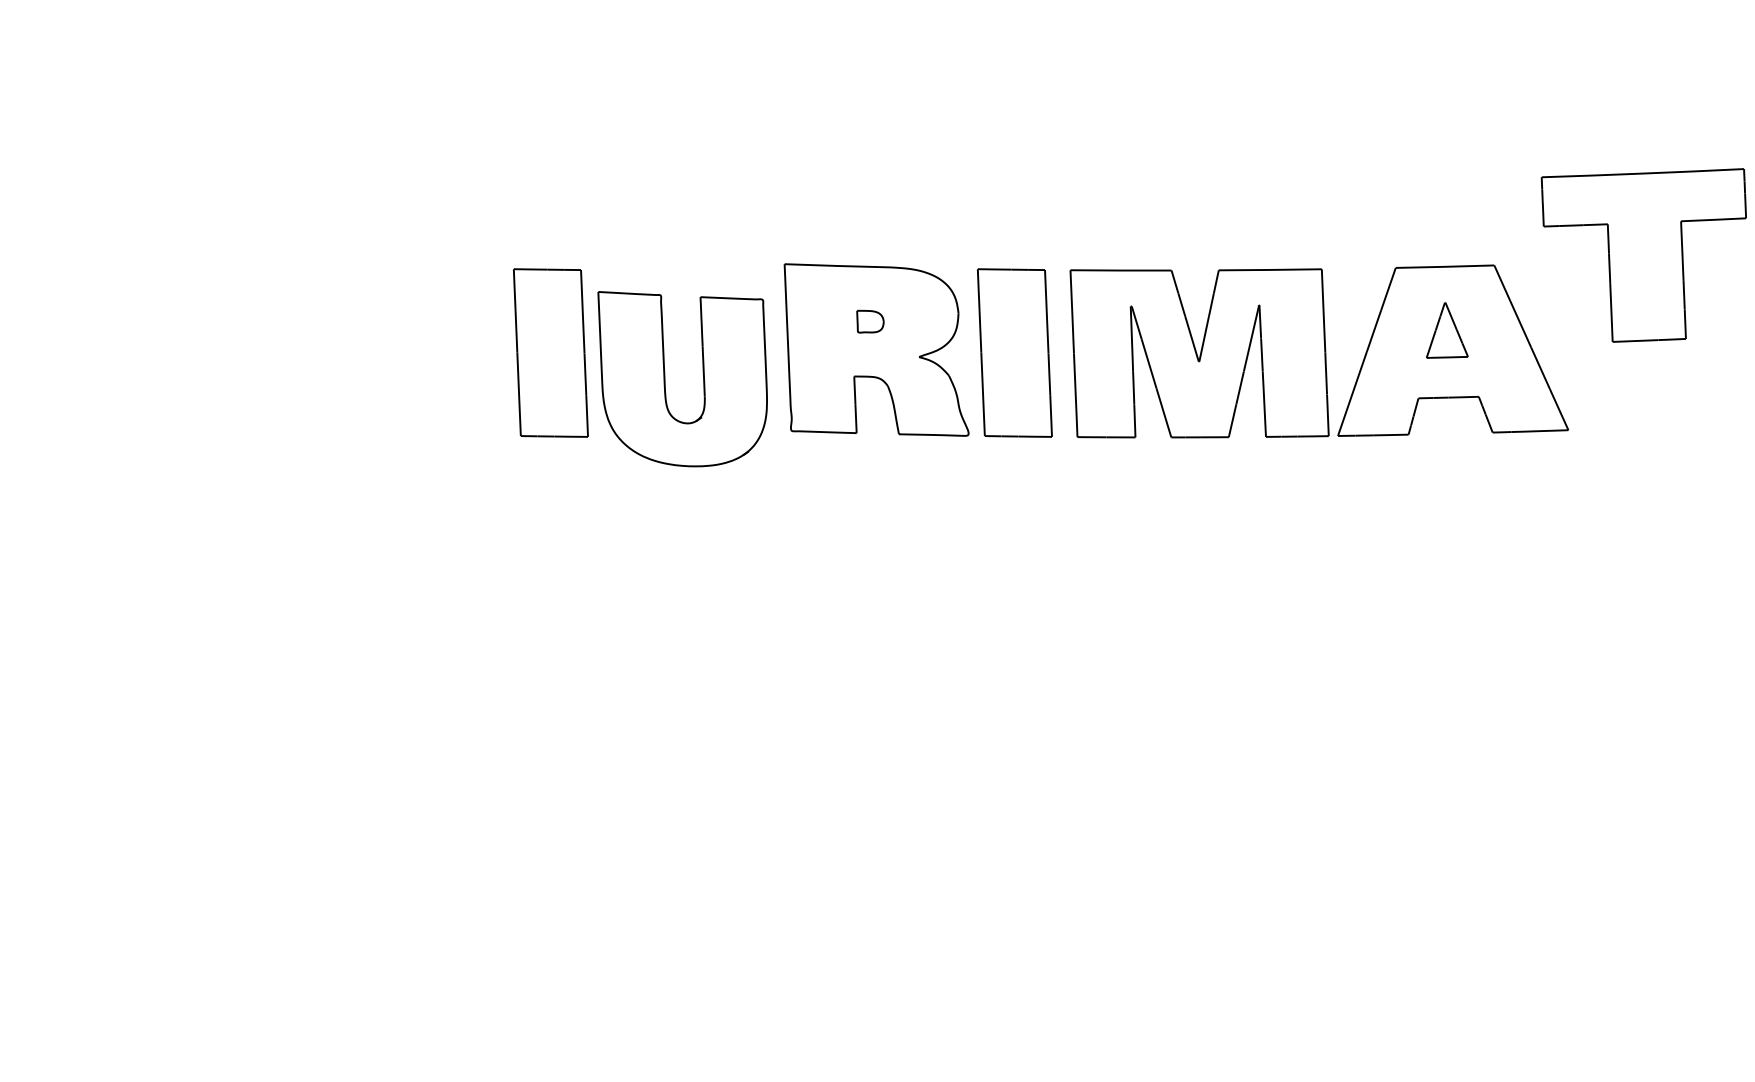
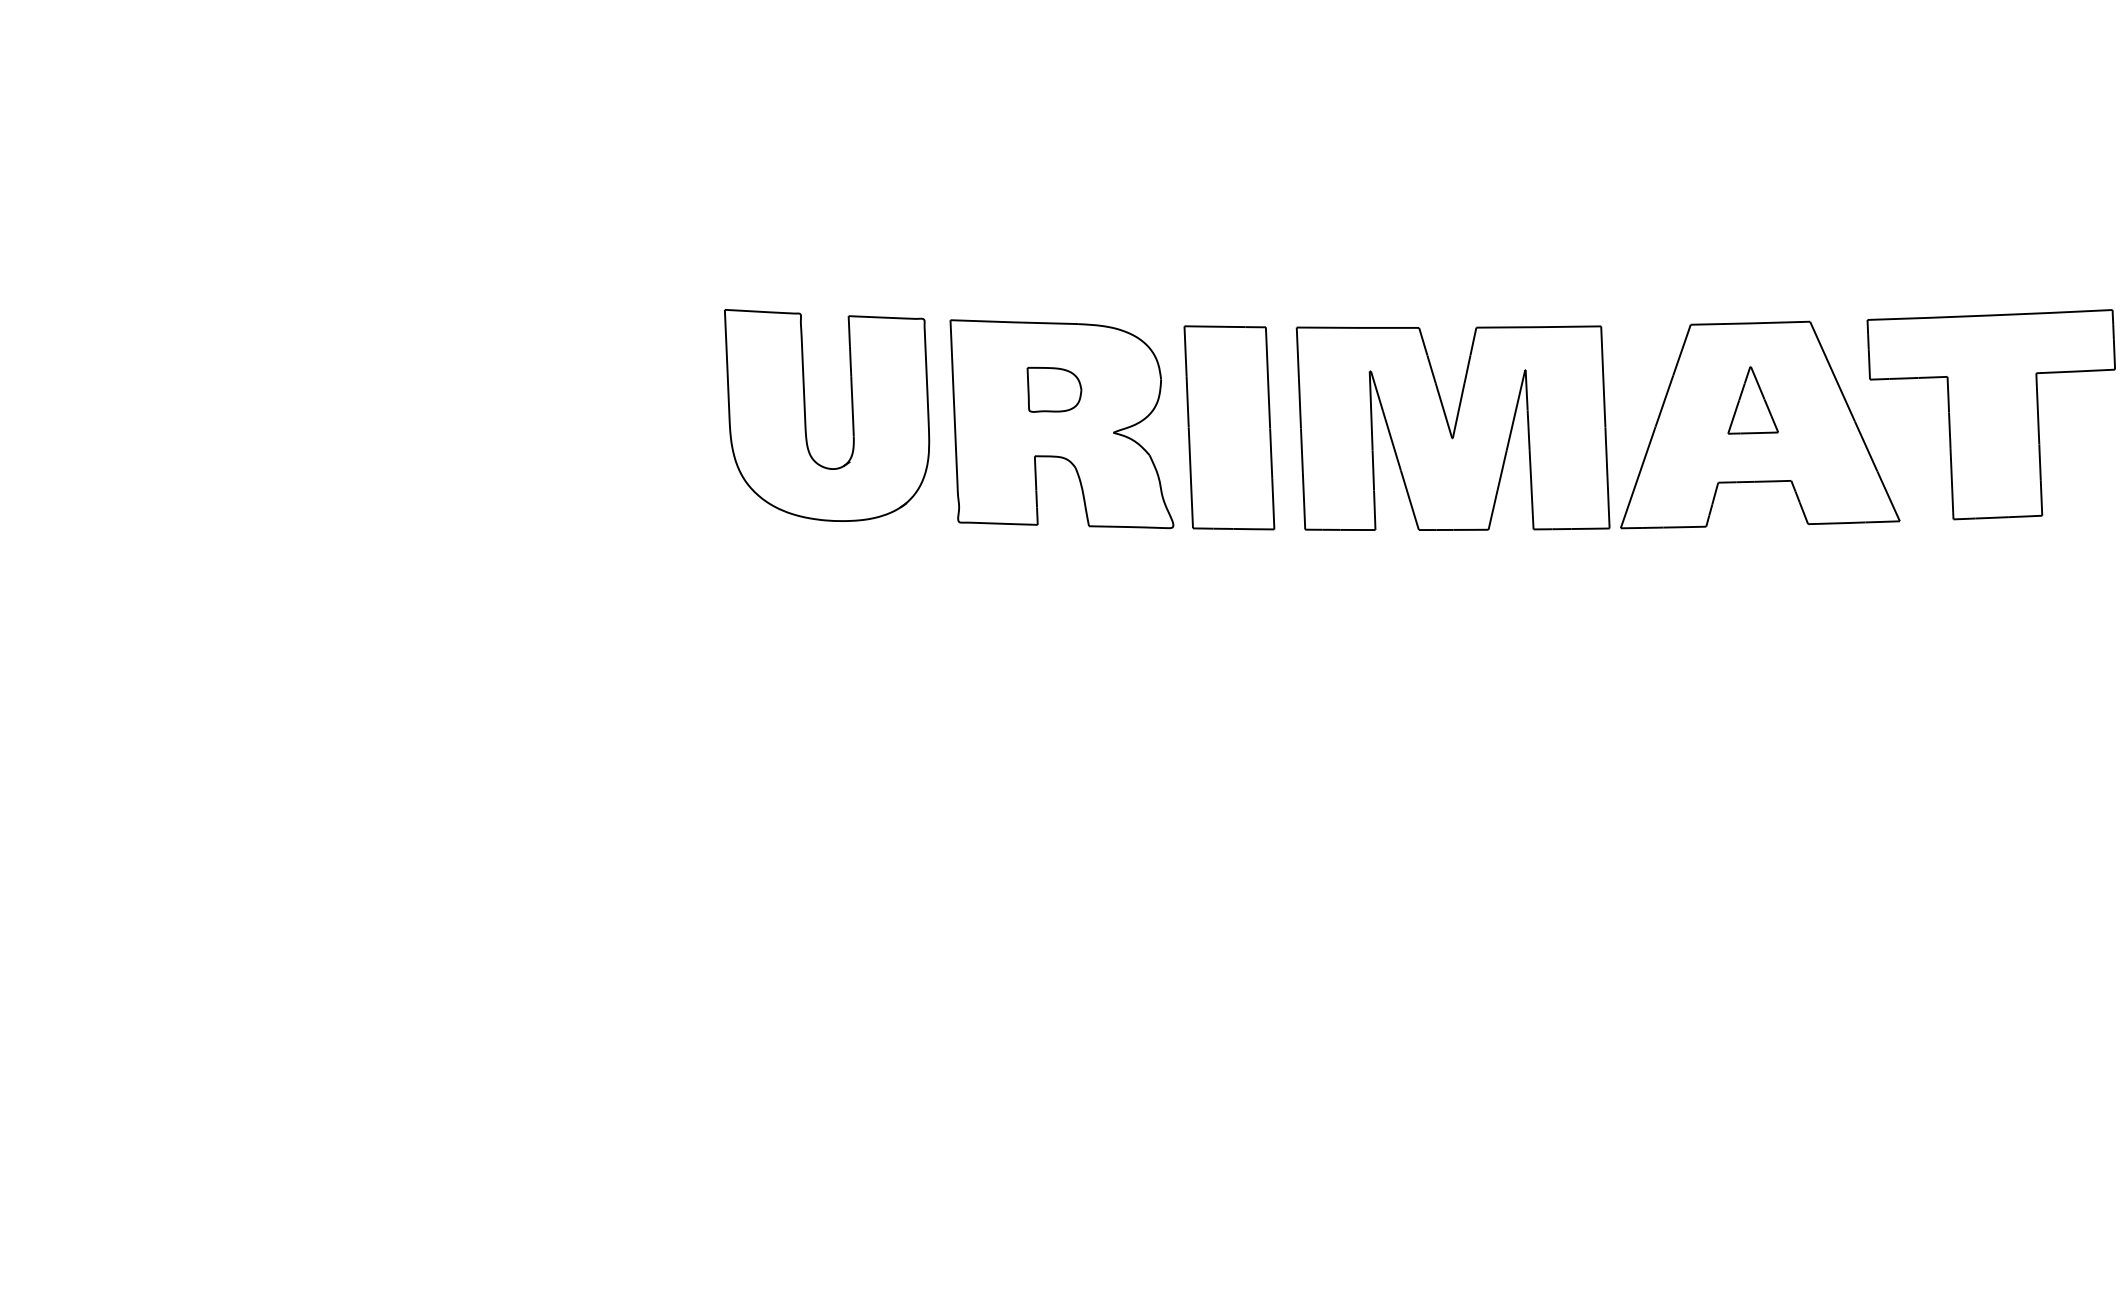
part: (1643, 255) -> (1990, 414), moved
part: (870, 321) -> (1054, 389), size x1.67
part: (550, 352) -> (667, 427), removed
part: (665, 382) -> (806, 419), moved

